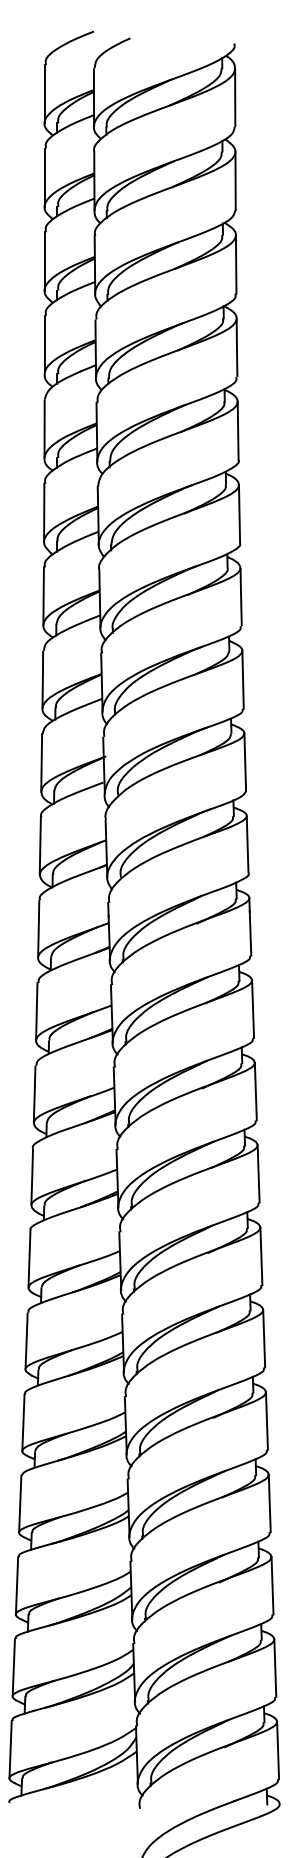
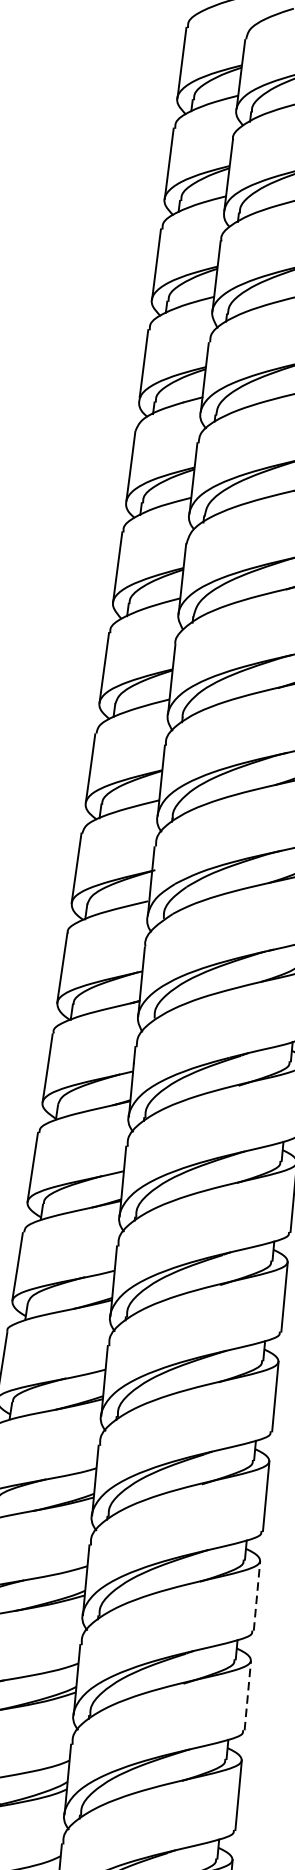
line: (264, 1338) -> (257, 1595), solid -> dashed
line: (266, 1421) -> (247, 1696), solid -> dashed

